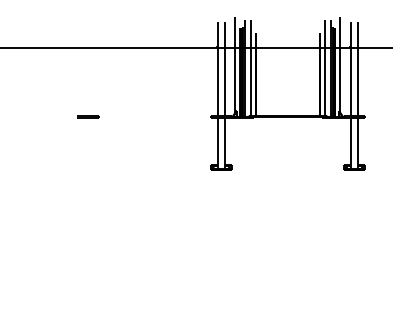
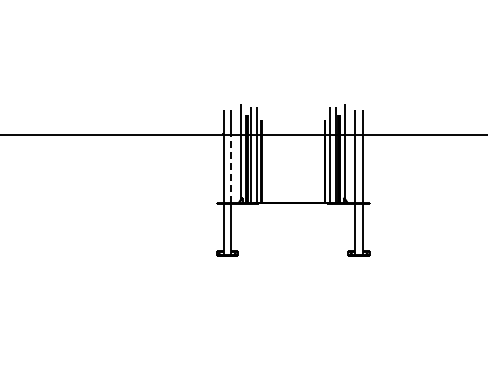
line: (224, 81) -> (230, 168), solid -> dashed
line: (88, 116) -> (95, 203), removed

